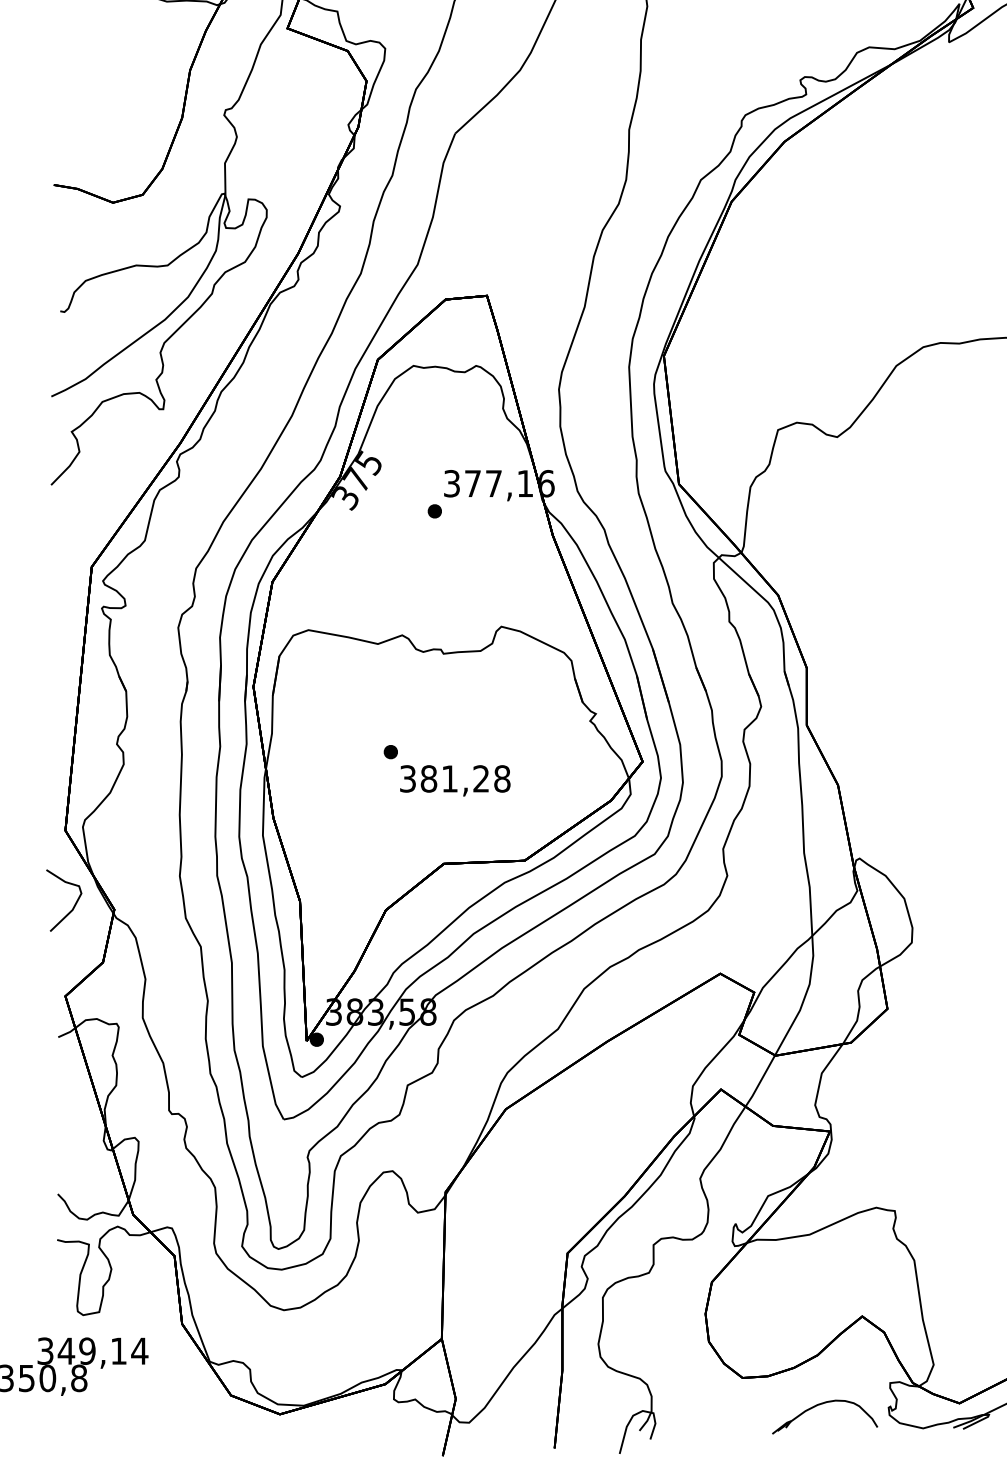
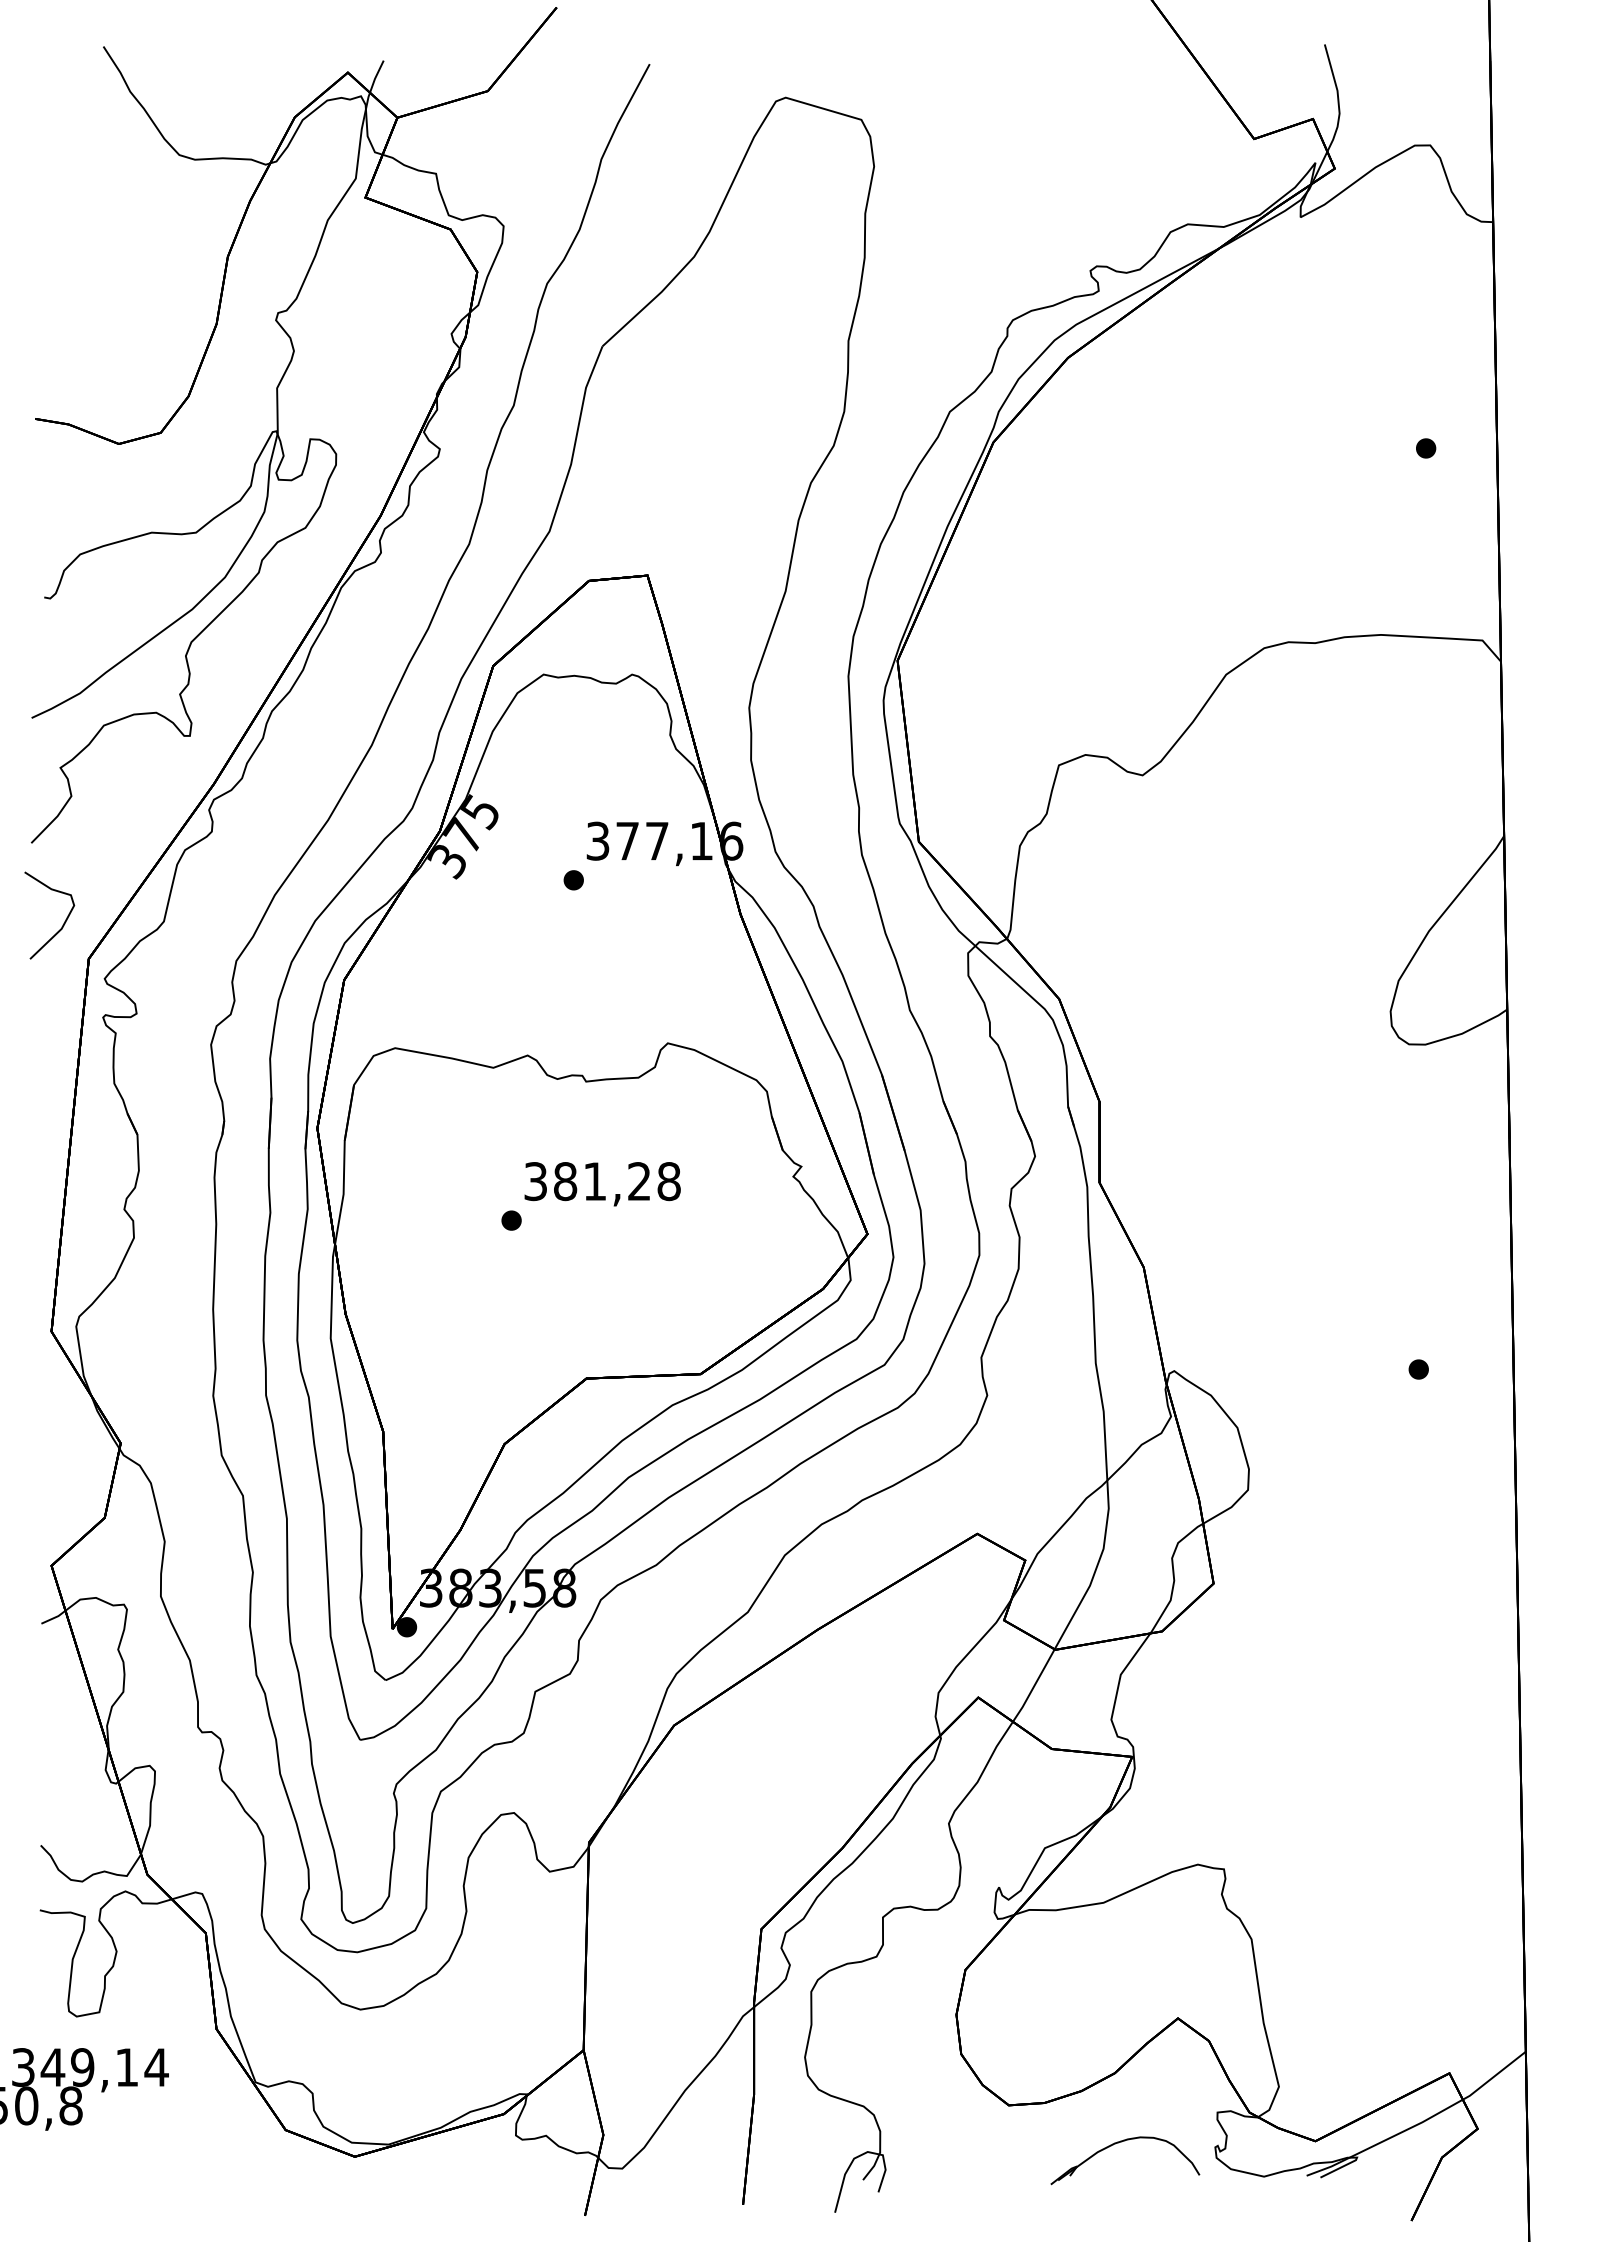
text: (455, 781) -> (602, 1184), moved
curve: (73, 906) -> (63, 923), moved

